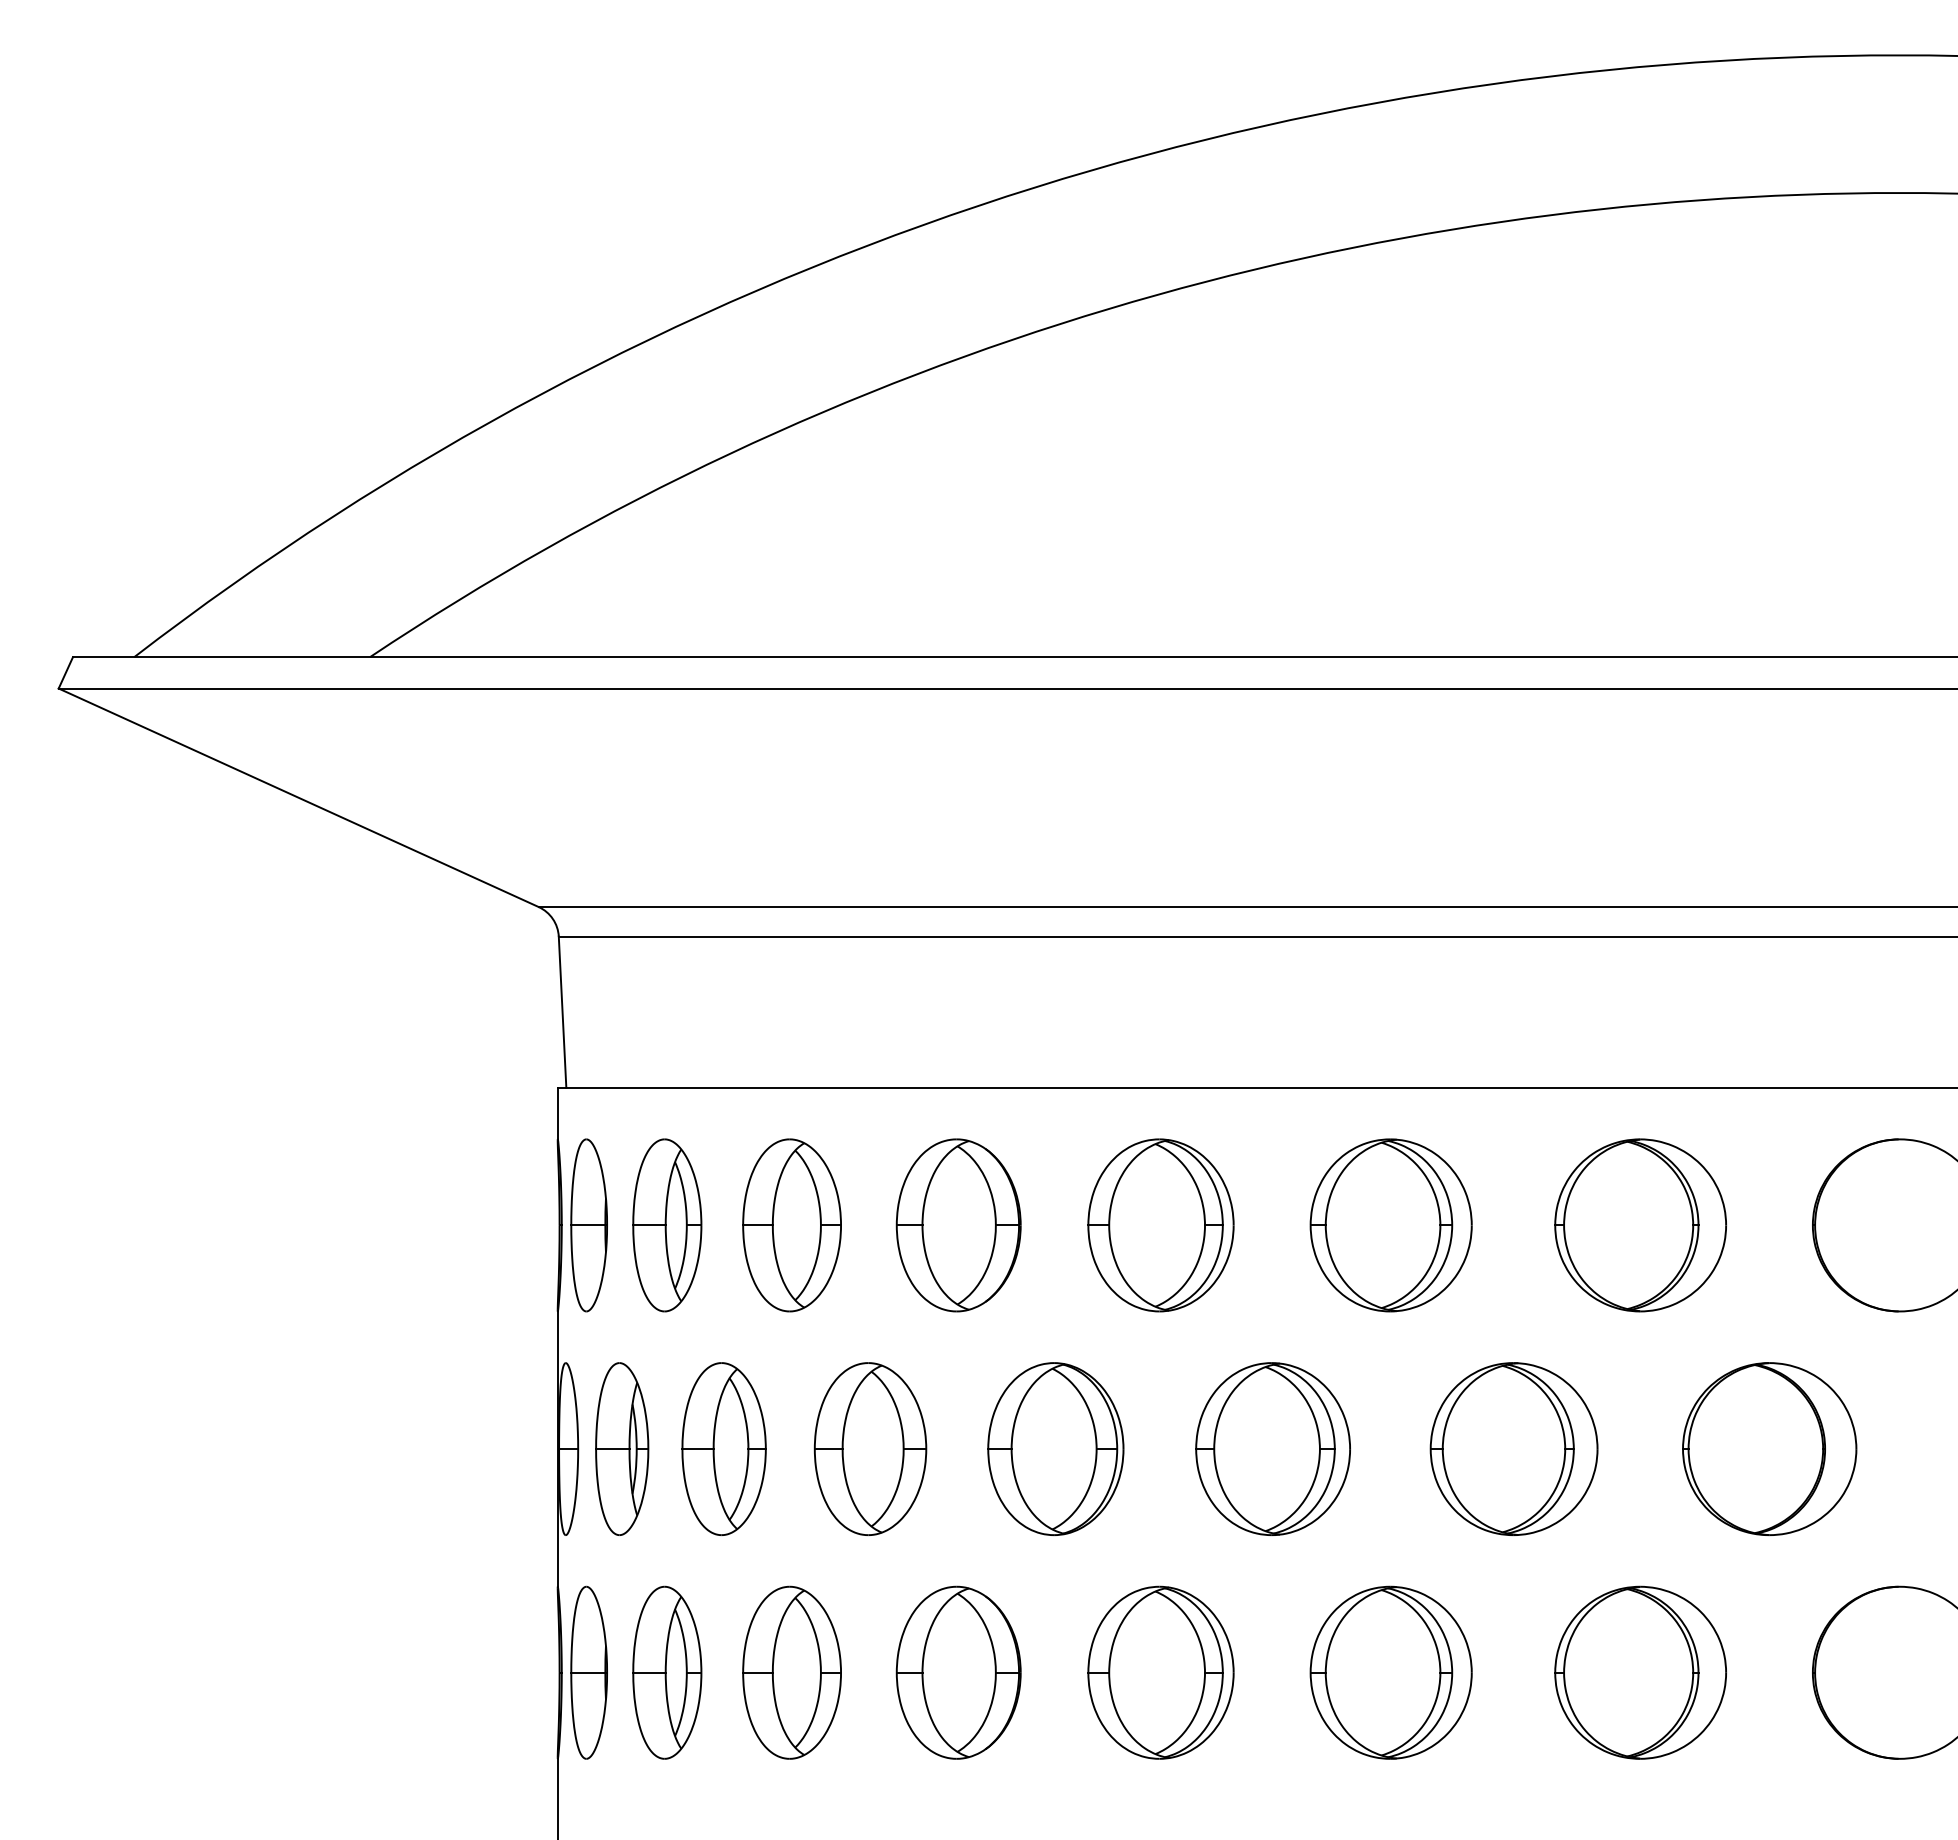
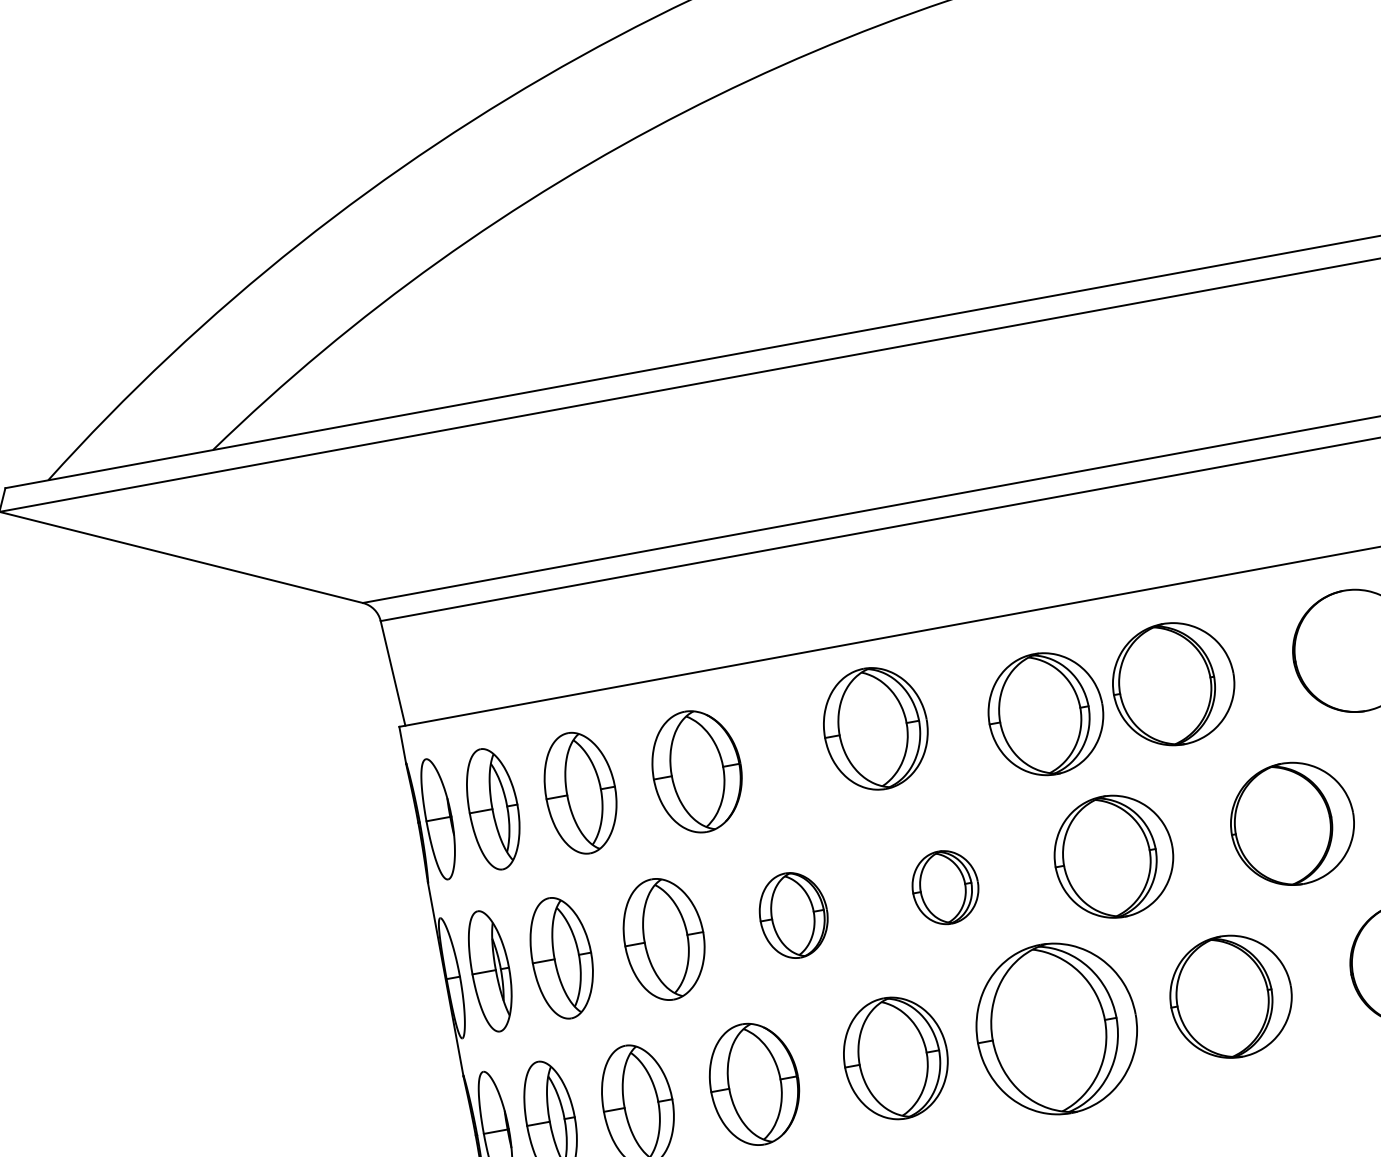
part: (1160, 1225) -> (875, 728), moved
part: (1390, 1225) -> (1045, 714), moved
part: (1055, 1448) -> (793, 915), size x0.7
part: (1272, 1448) -> (945, 887), size x0.6
part: (1390, 1672) -> (1056, 1028), size x1.4

